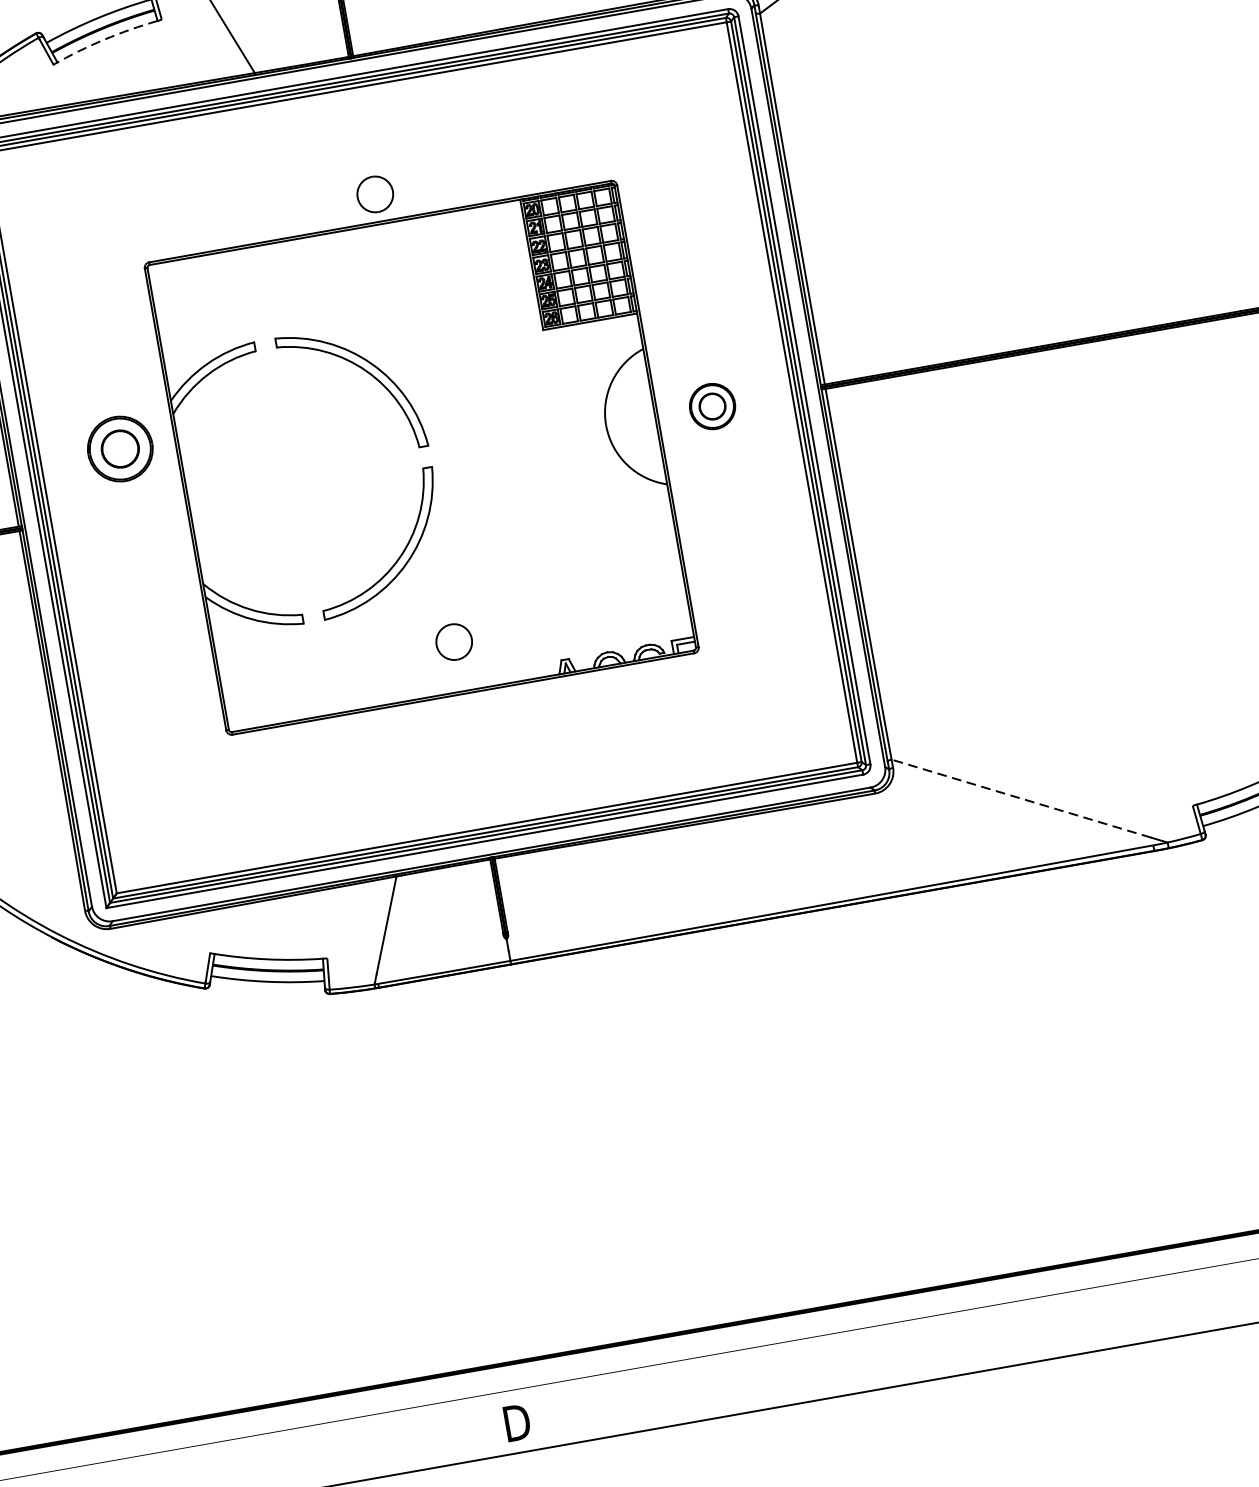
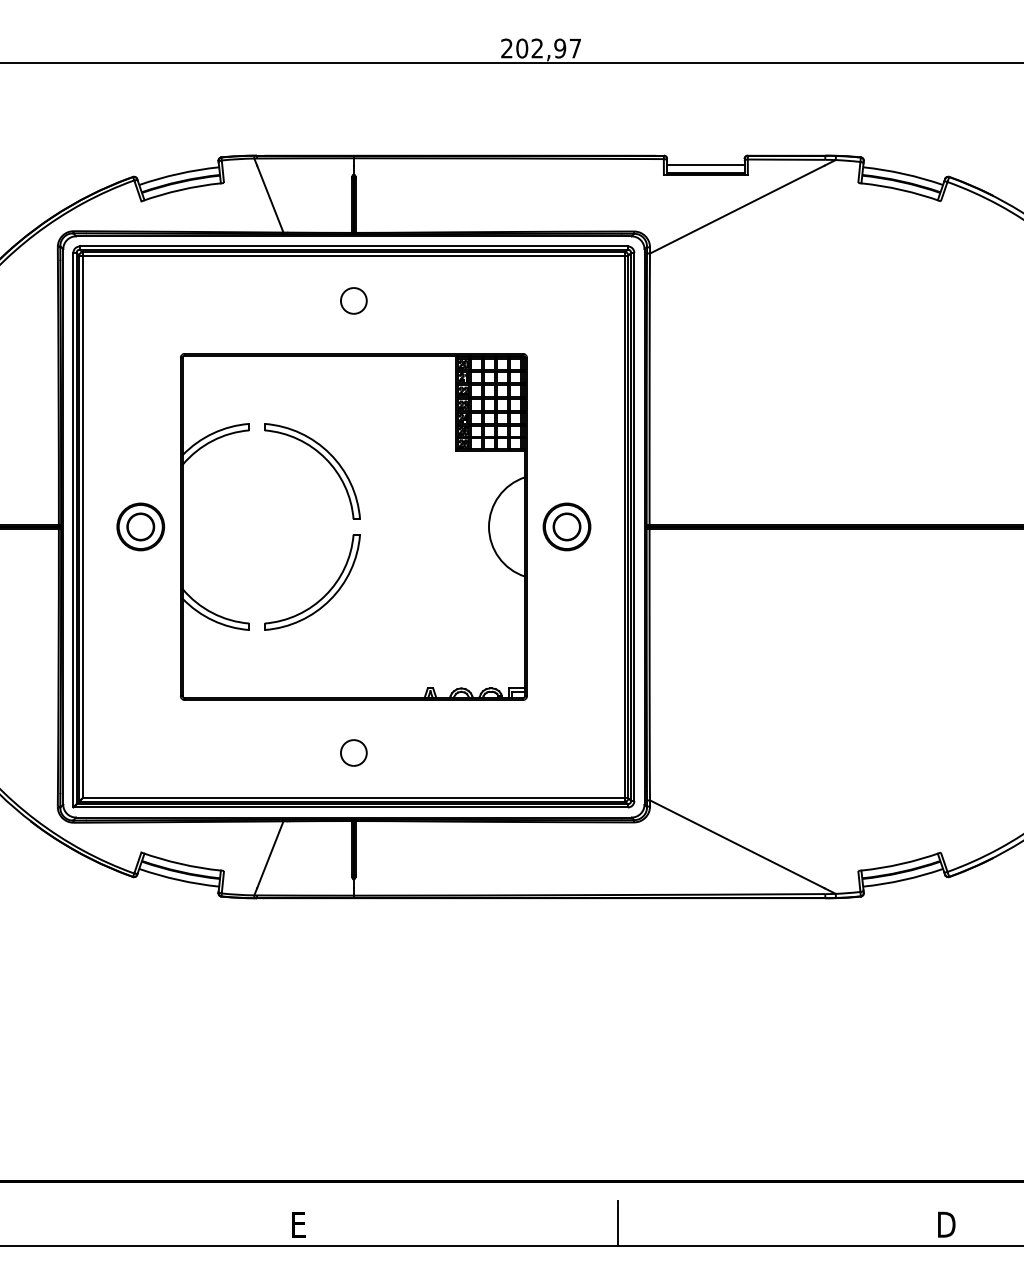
arc: (104, 40) -> (180, 190), dashed -> solid
part: (374, 193) -> (353, 300), moved
part: (711, 406) -> (566, 526), size x1.43
part: (119, 448) -> (140, 526), moved
part: (453, 641) -> (353, 752), moved
line: (1021, 798) -> (737, 844), dashed -> solid
line: (949, 1344) -> (617, 1223), added
text: (516, 1422) -> (300, 1224), D -> E

